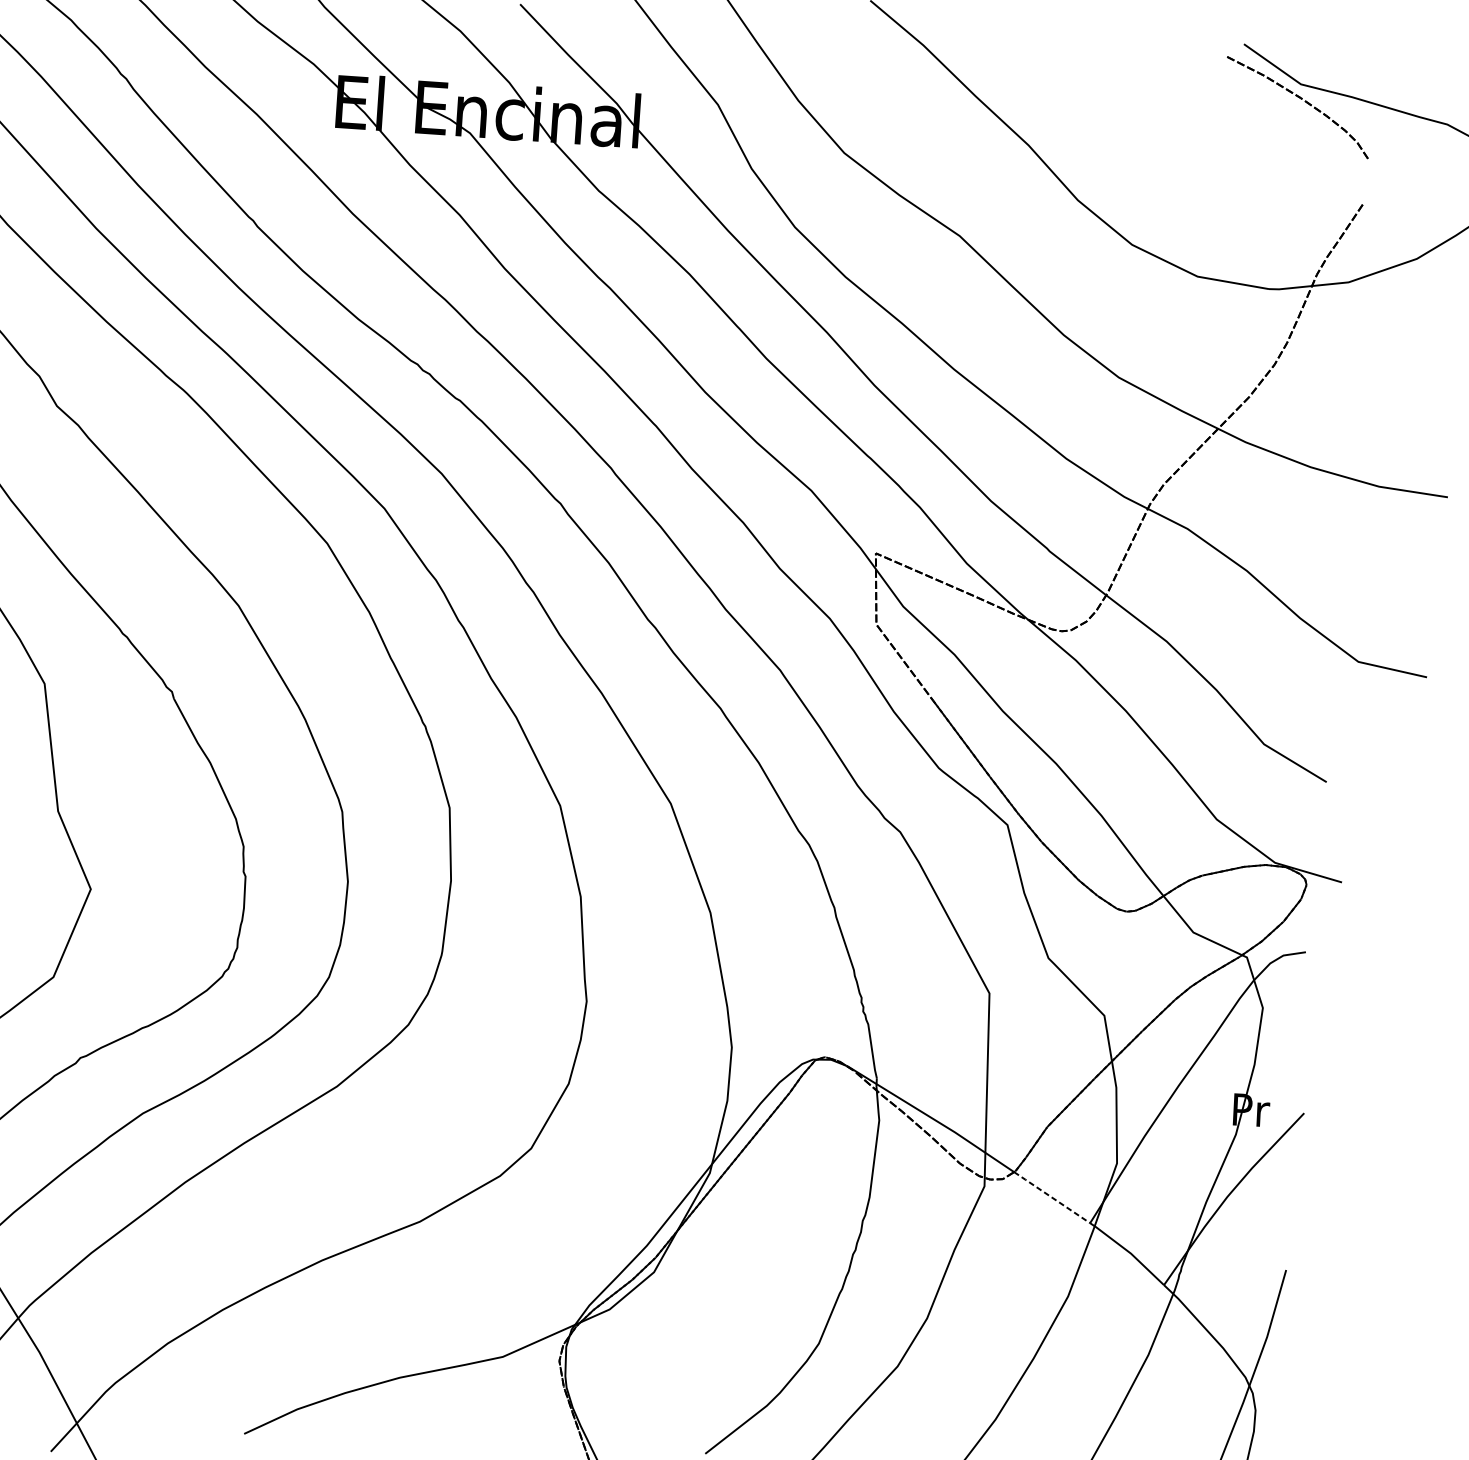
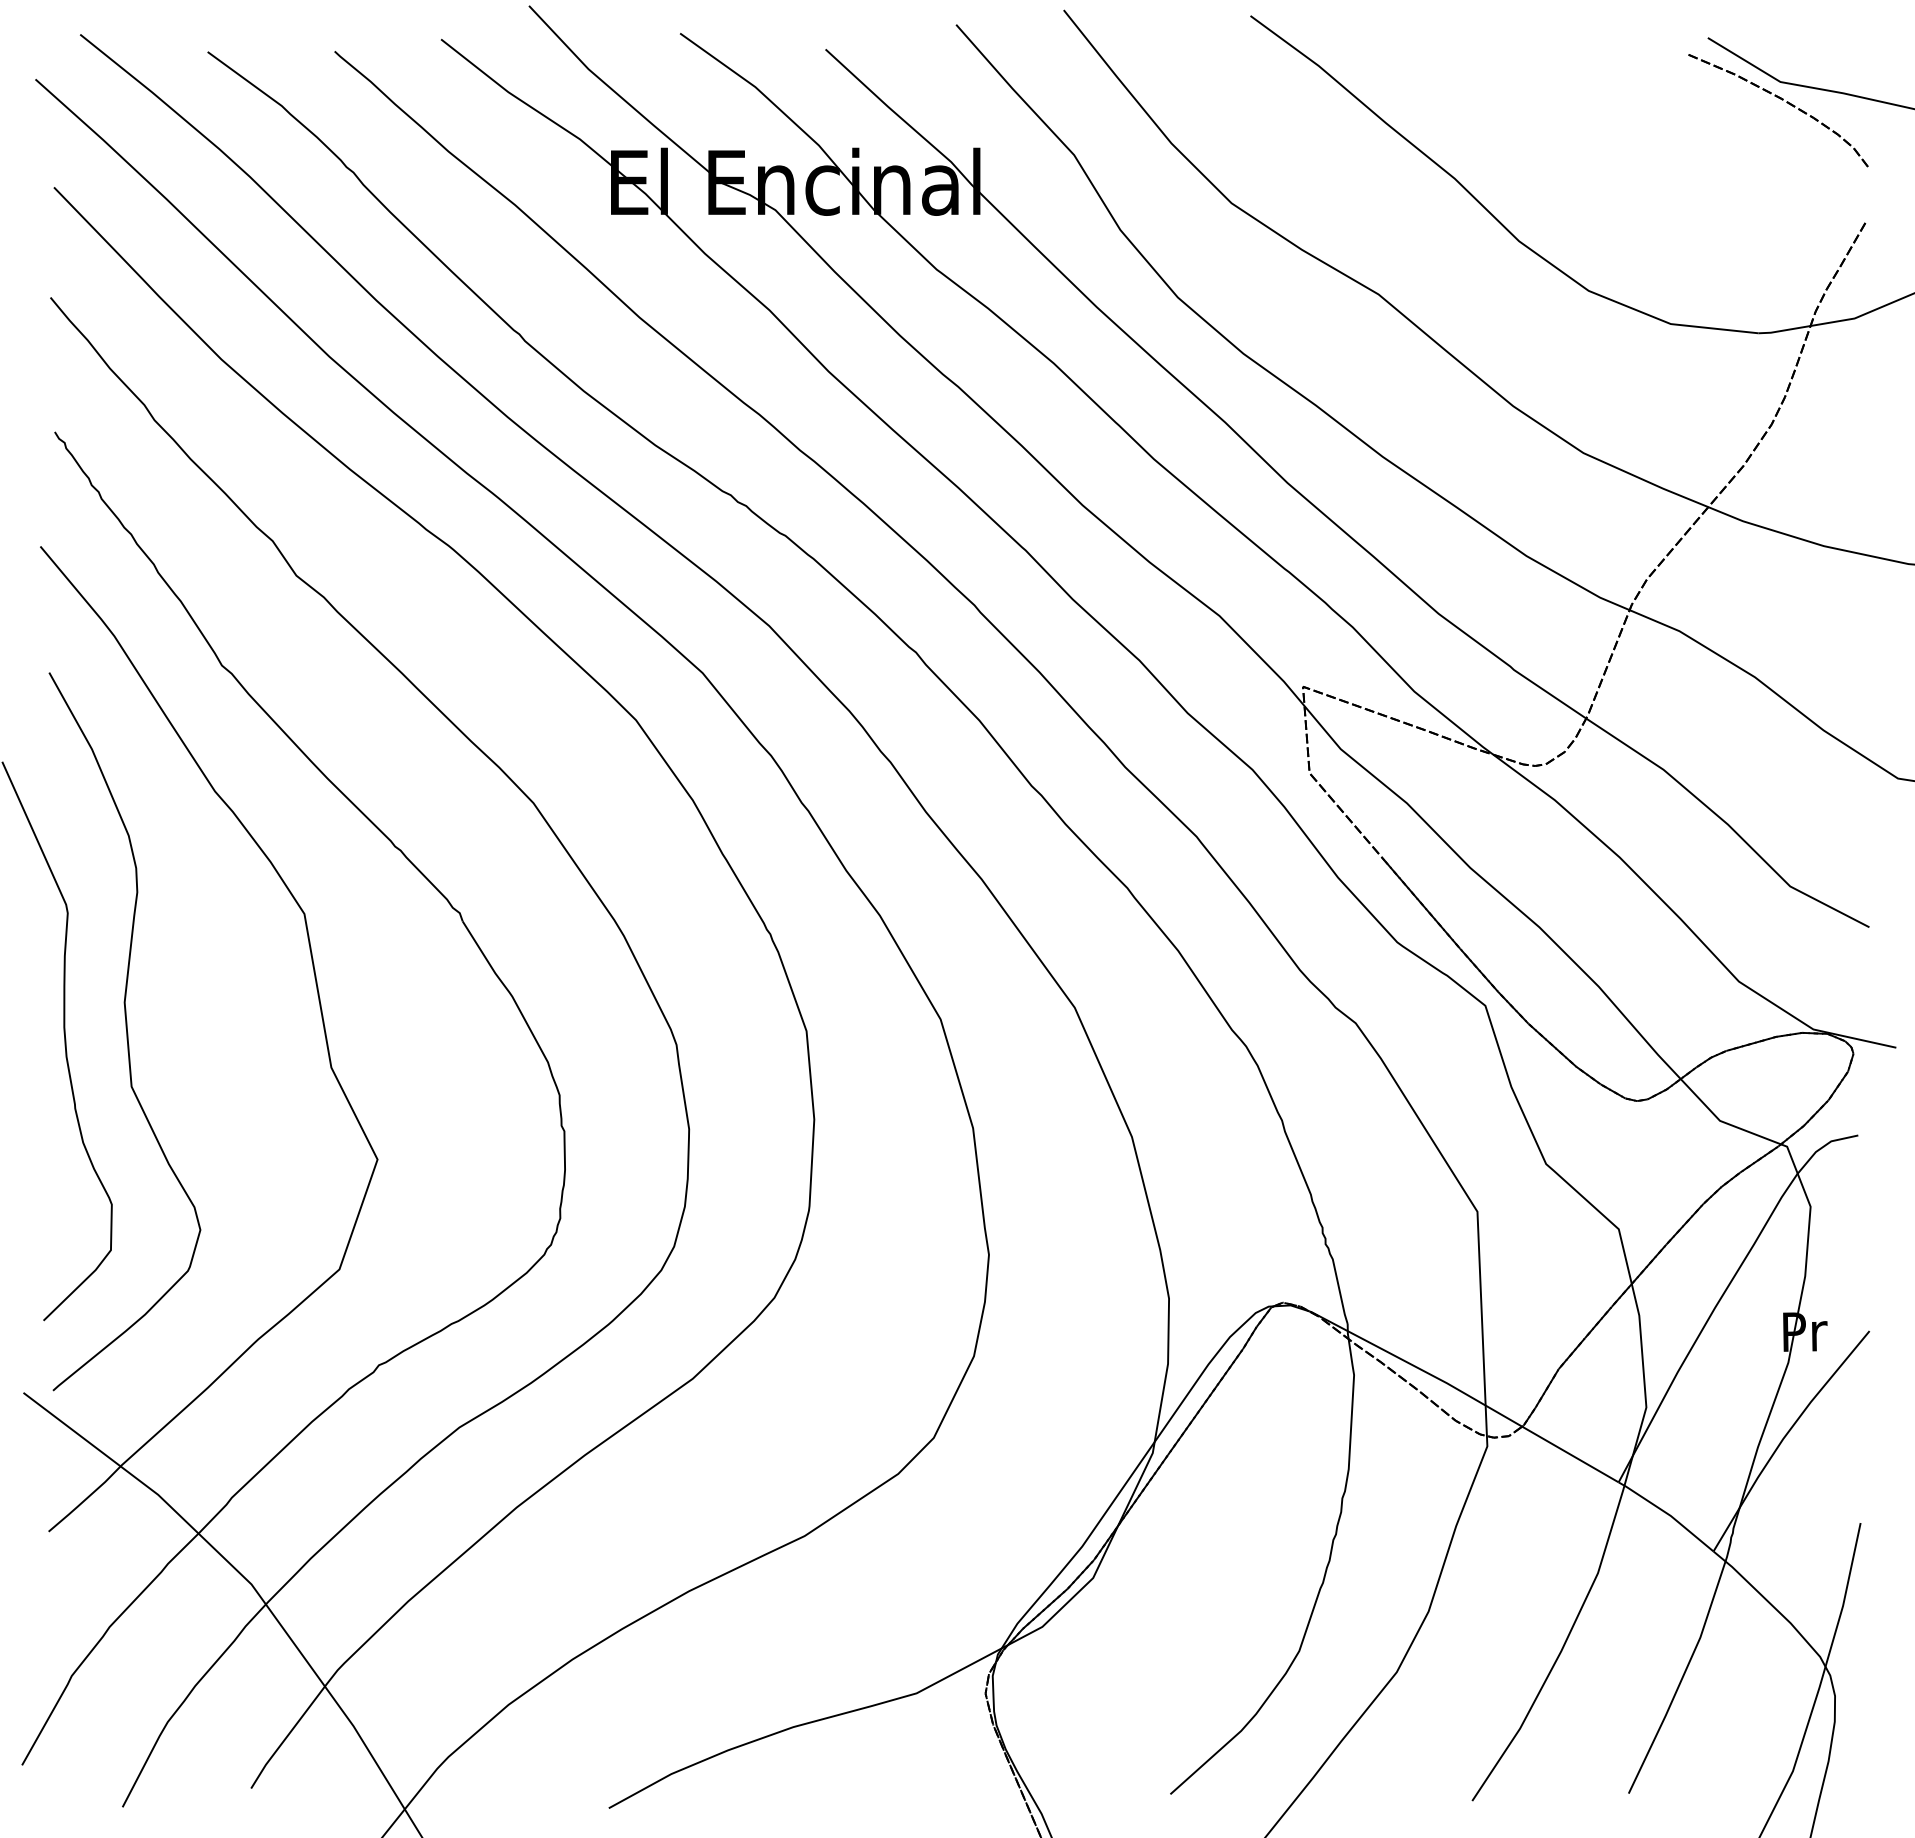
line: (1052, 1197) -> (1570, 1454), dashed -> solid

